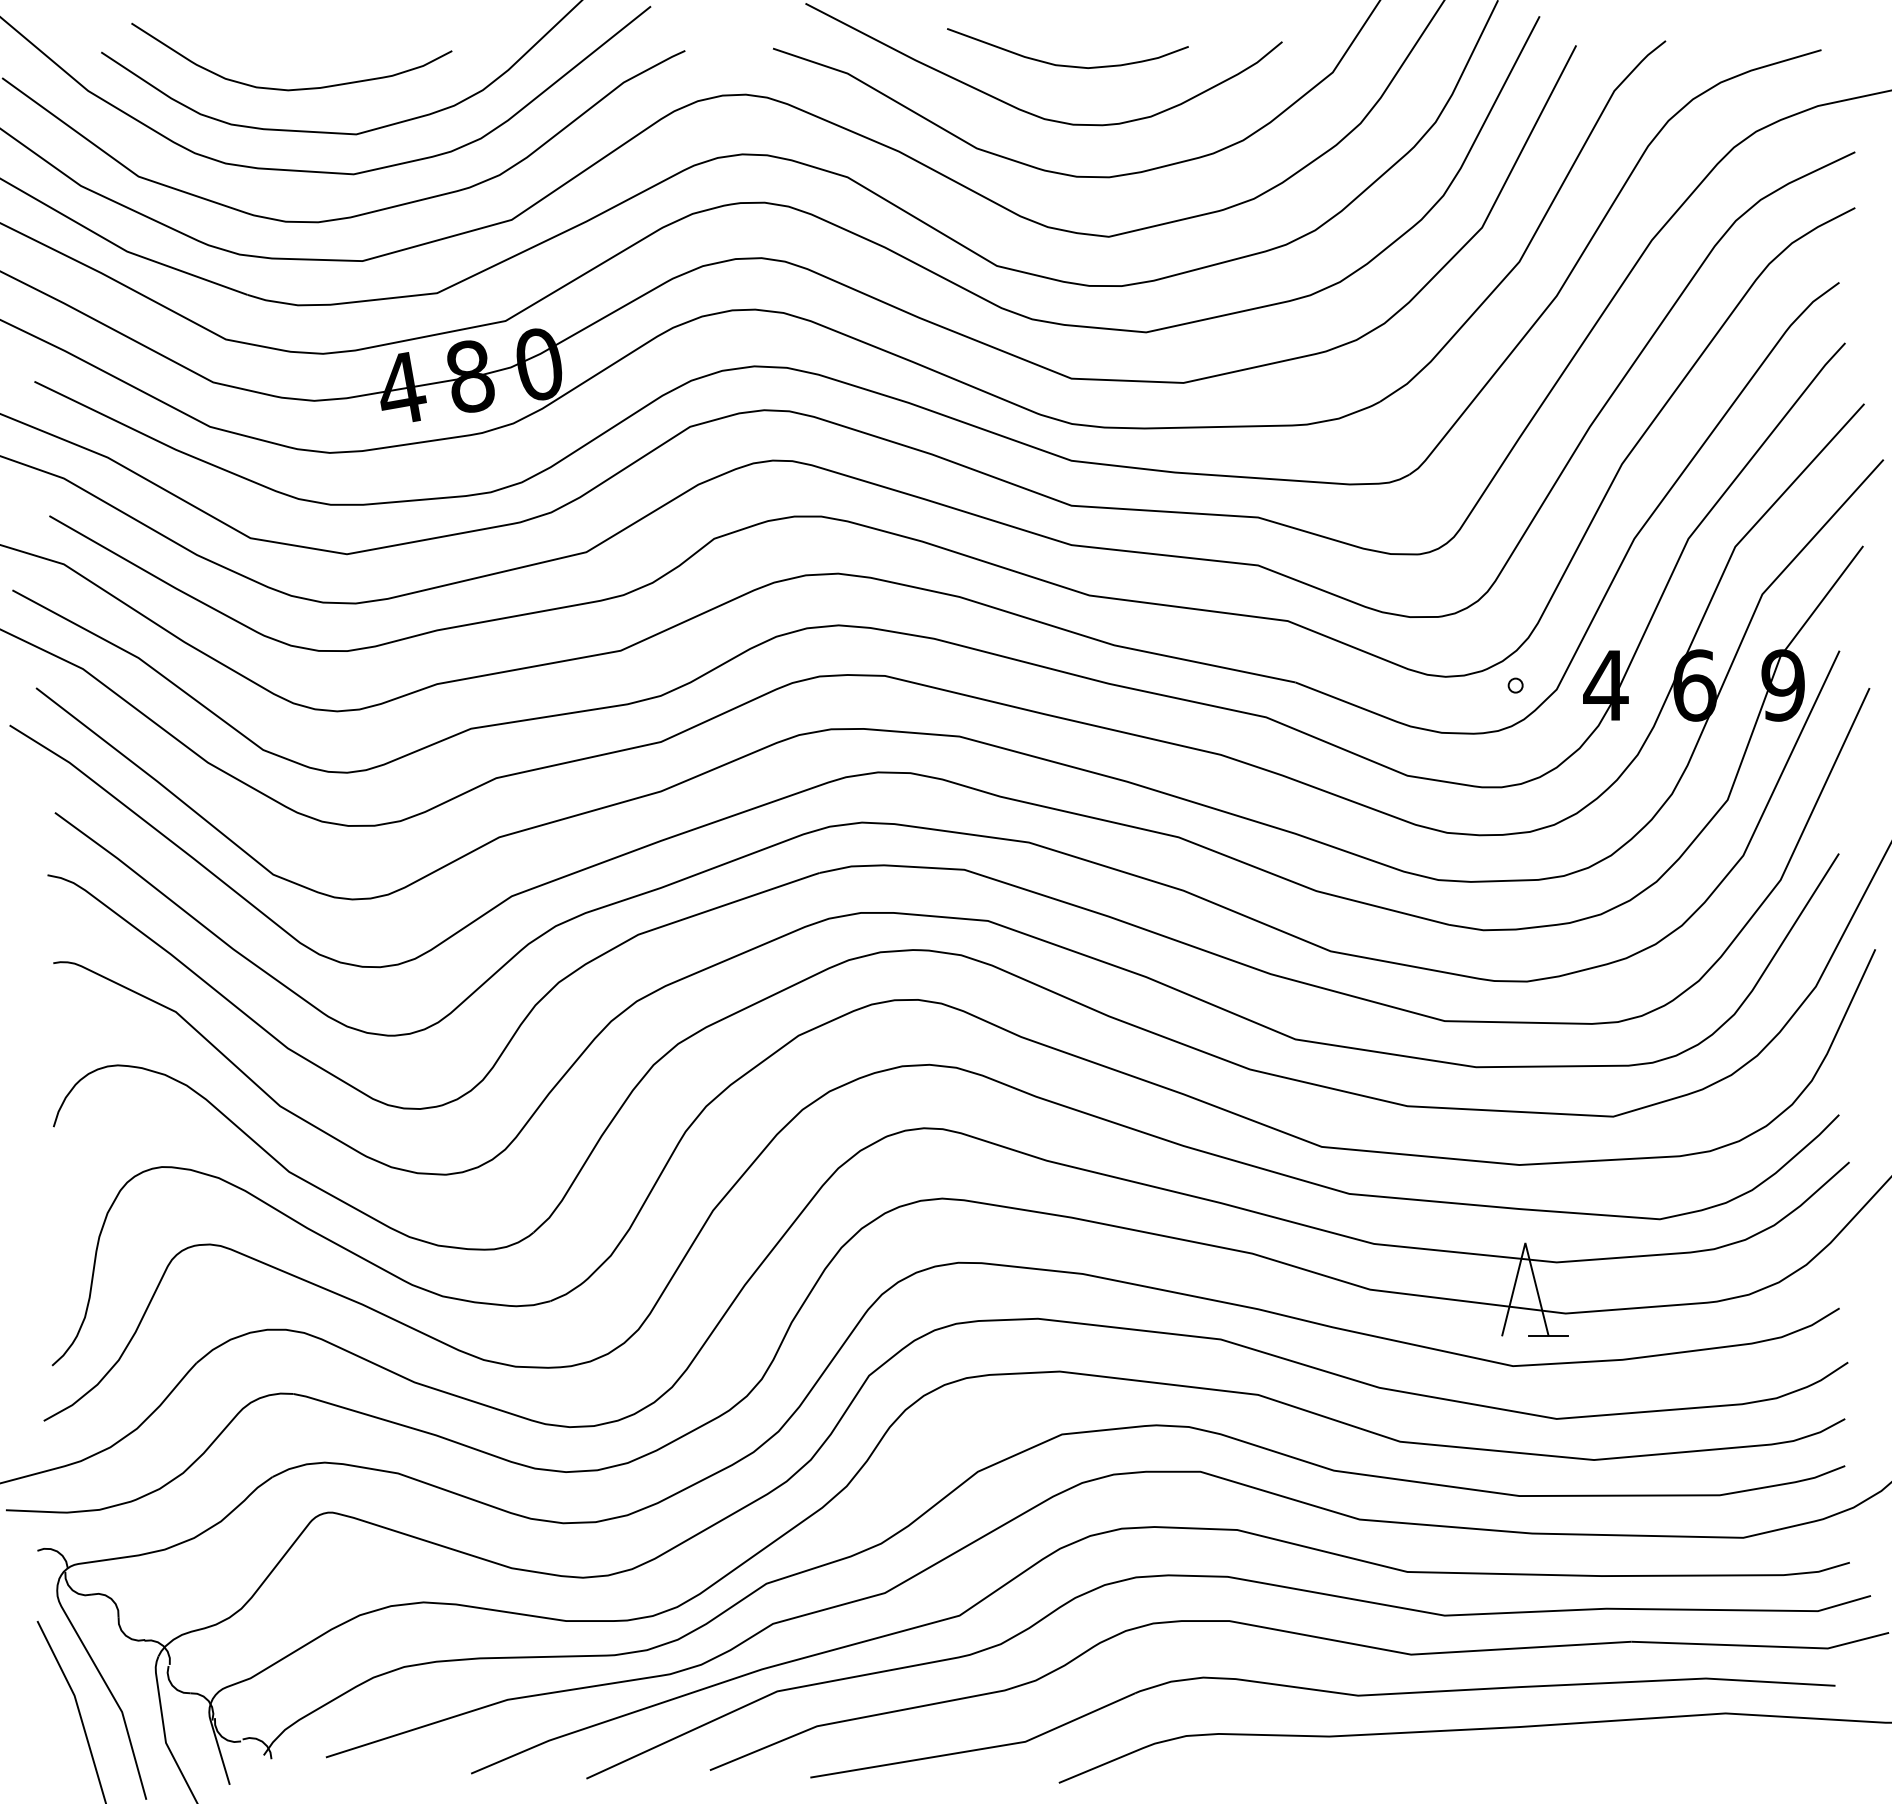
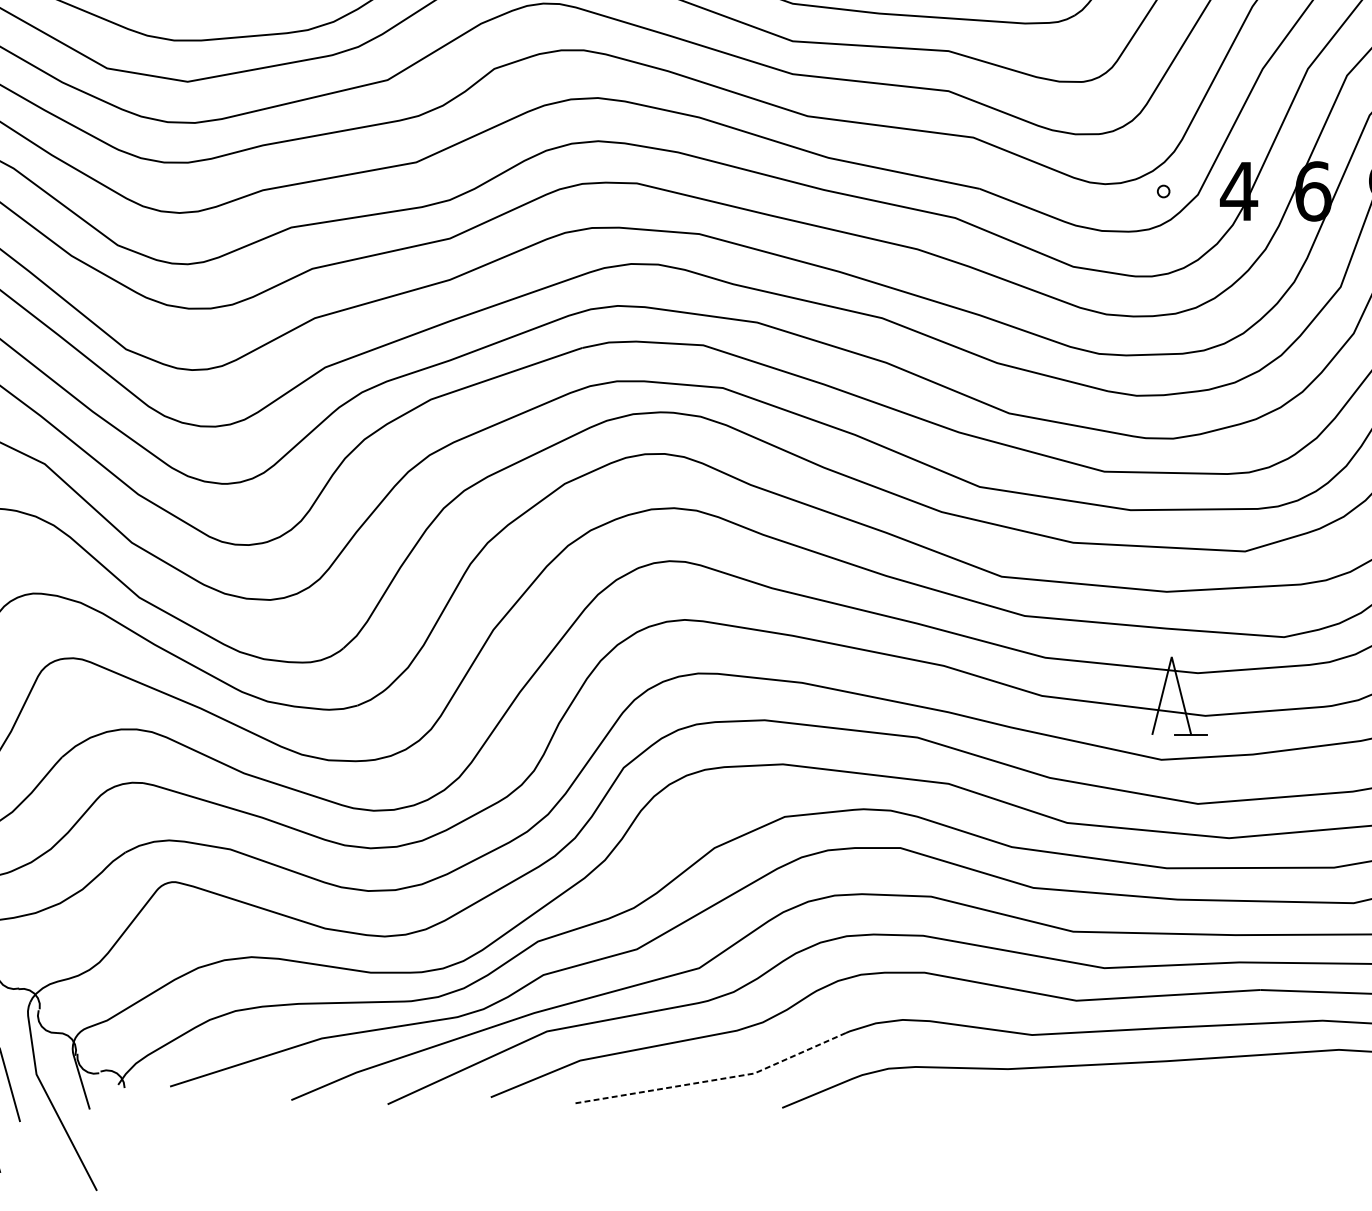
line: (977, 1749) -> (714, 1079), solid -> dashed

